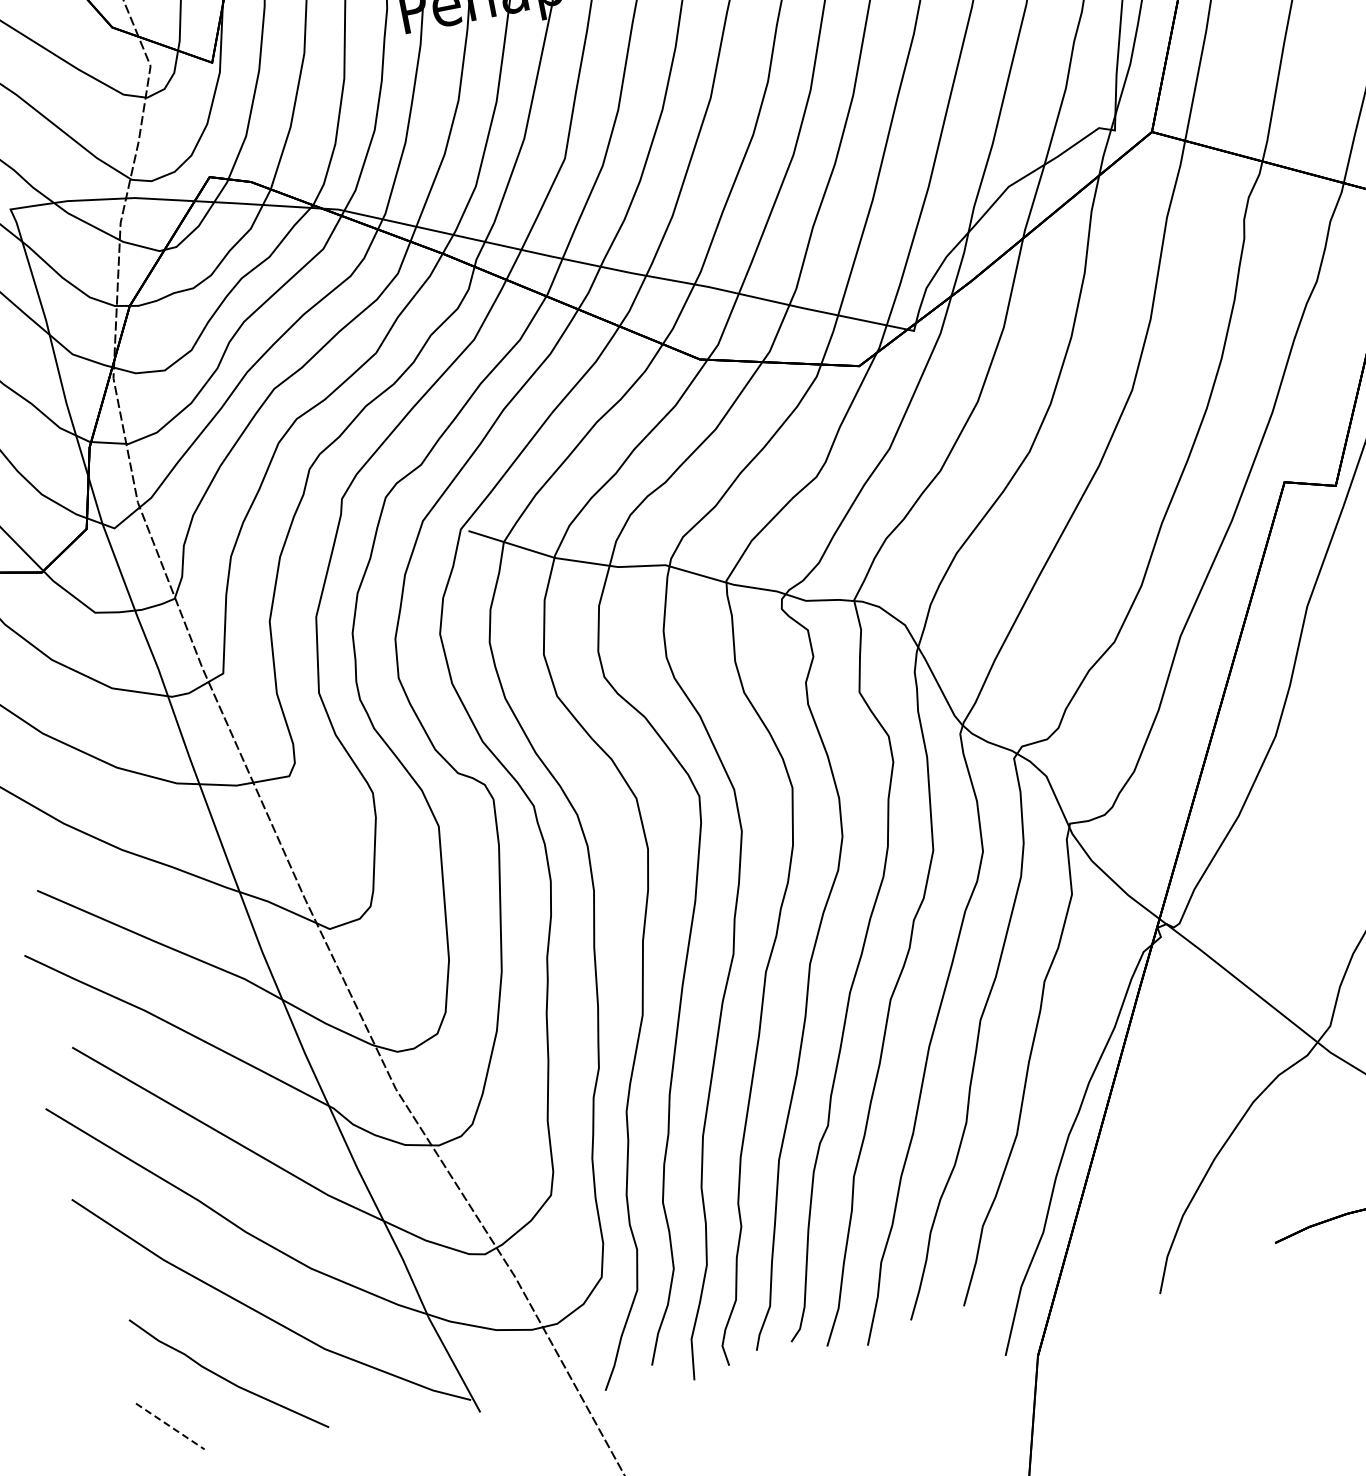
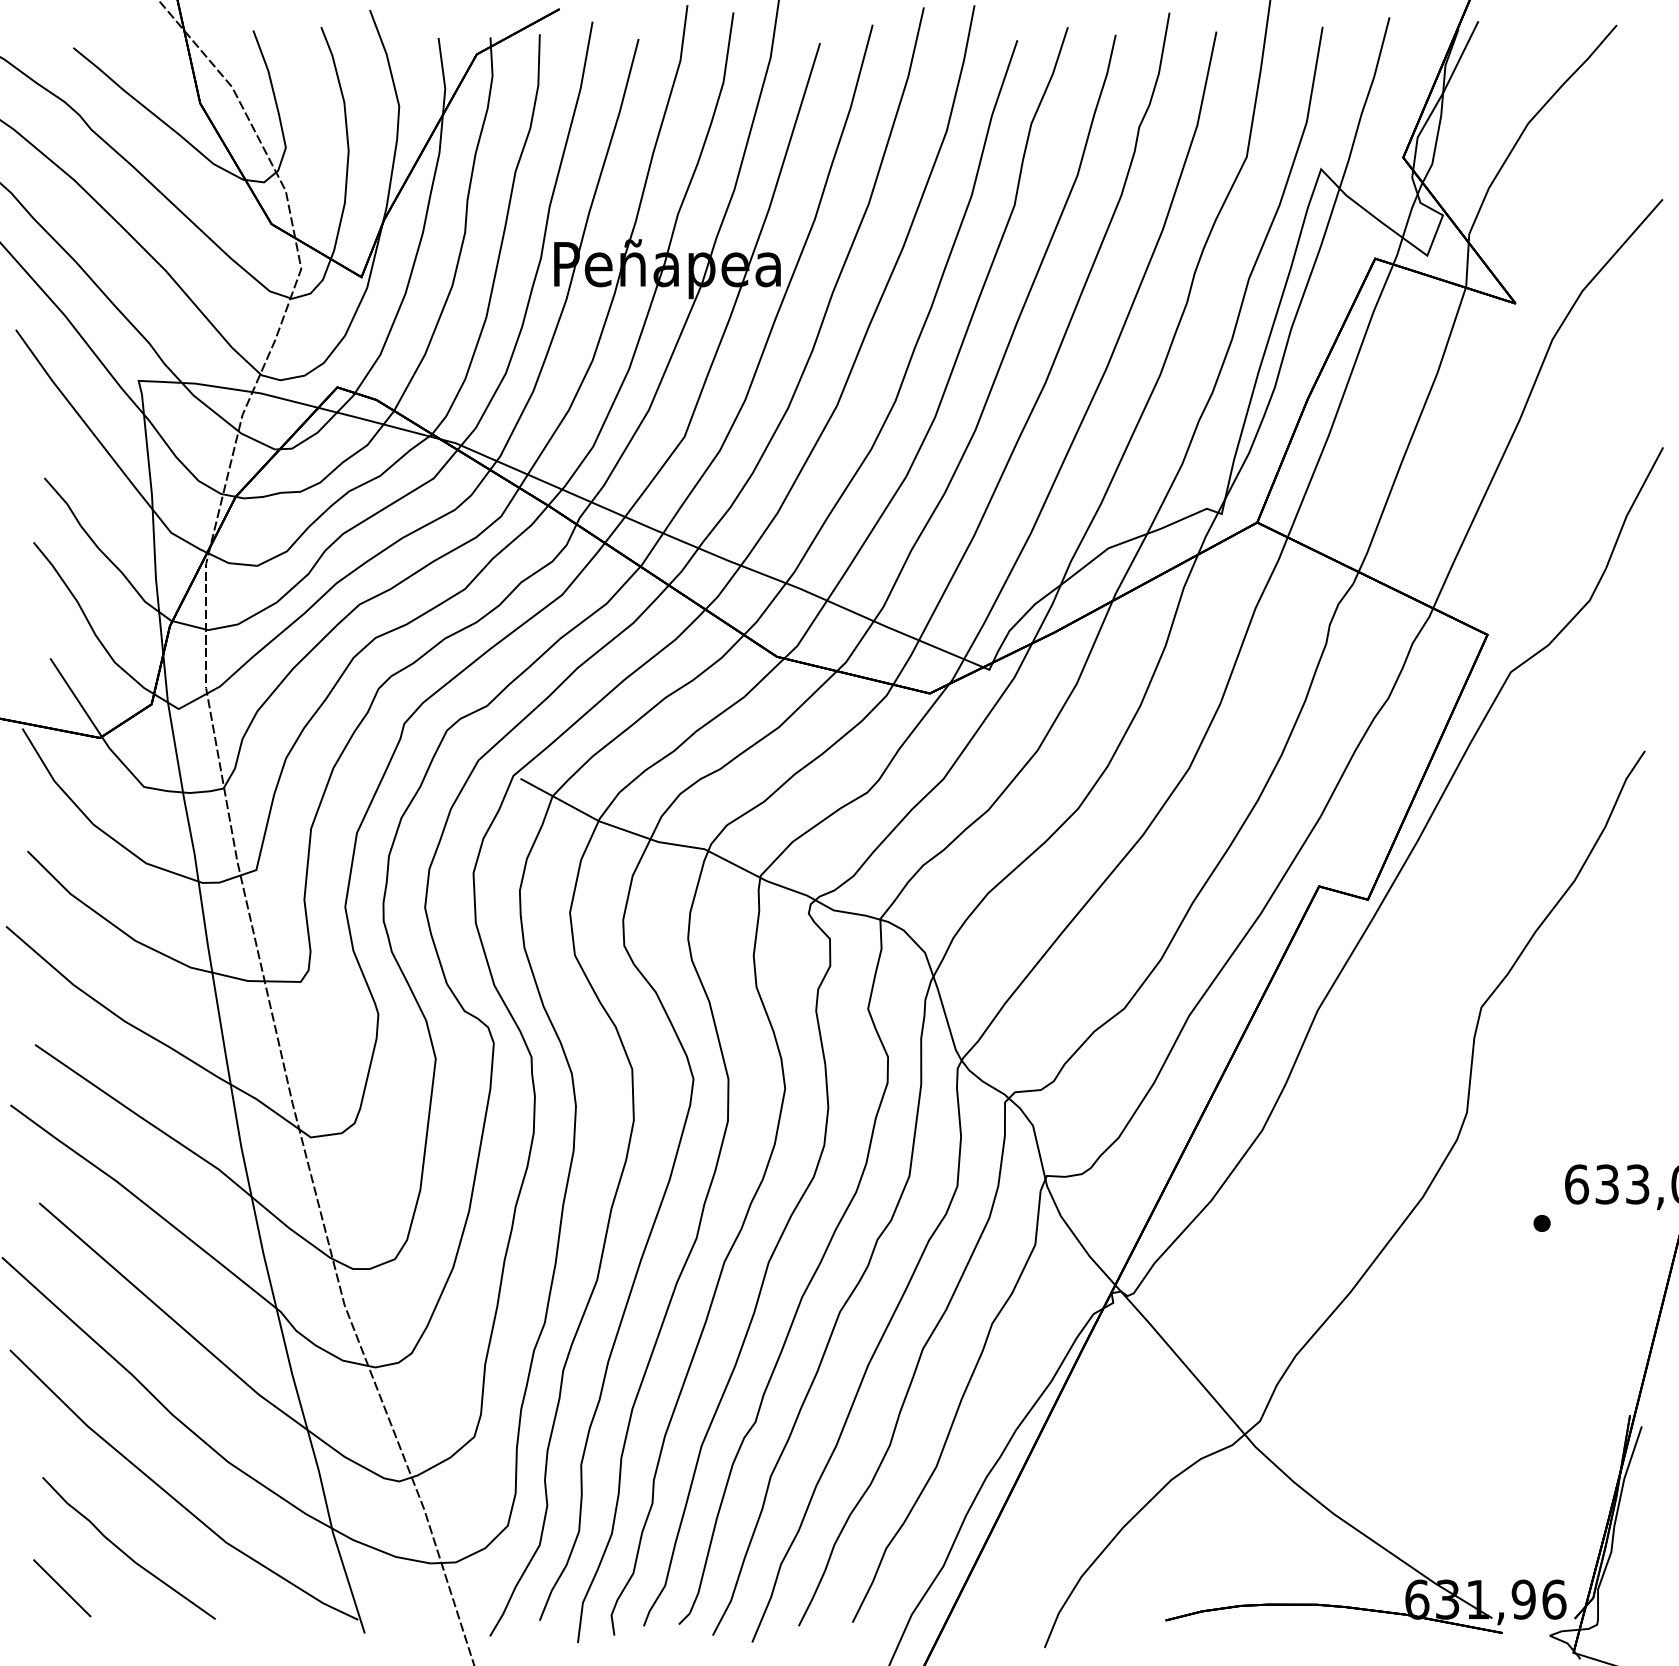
line: (170, 1426) -> (62, 1588), dashed -> solid

